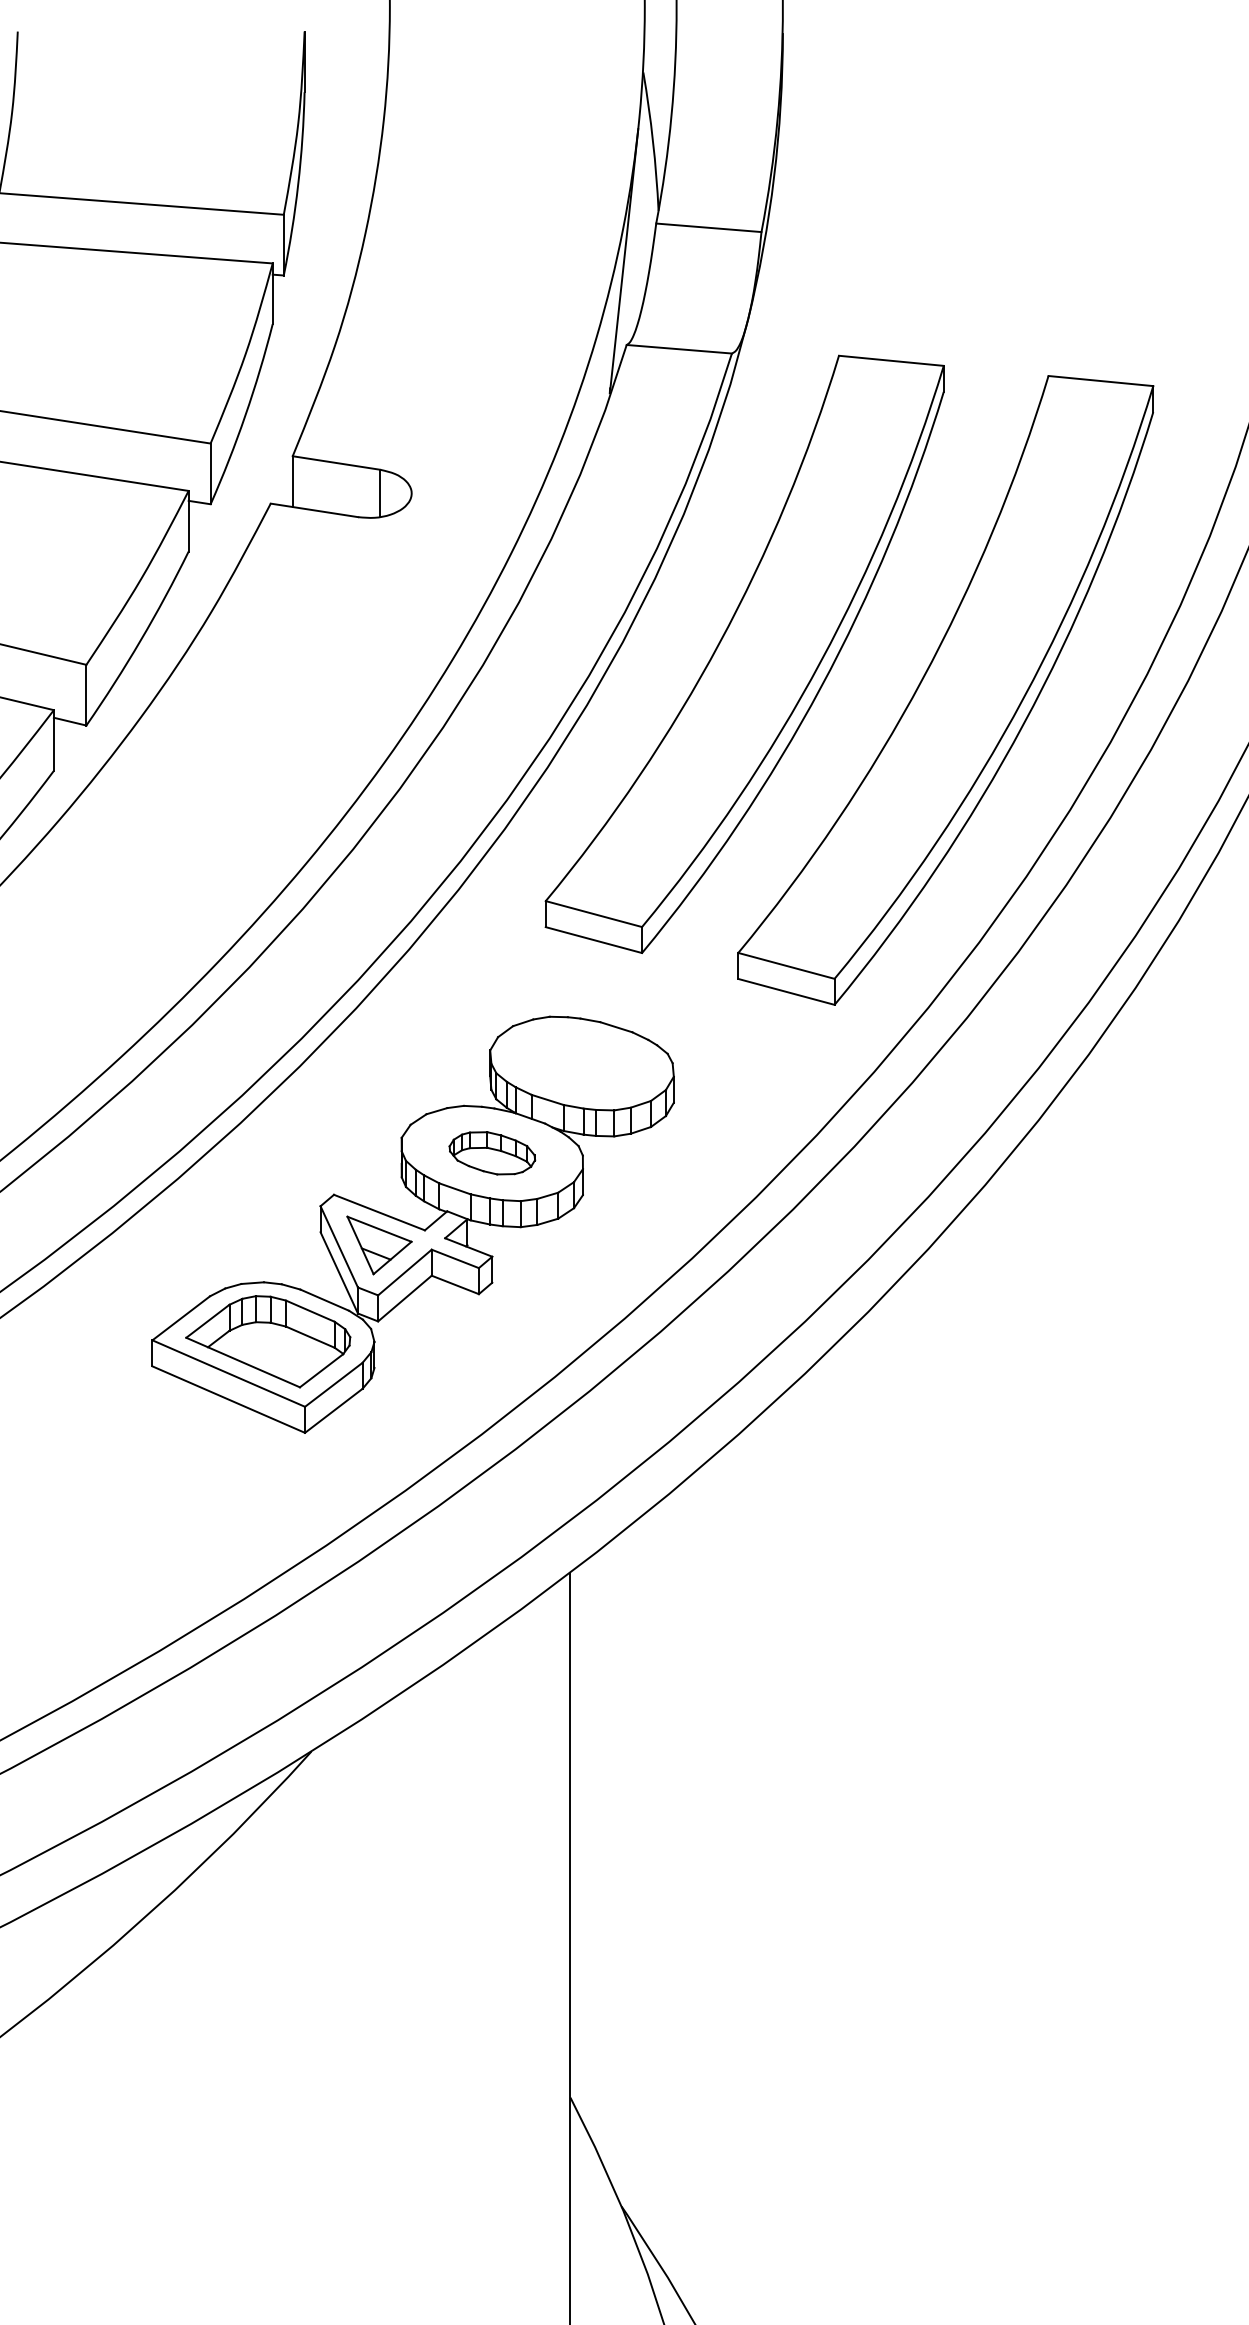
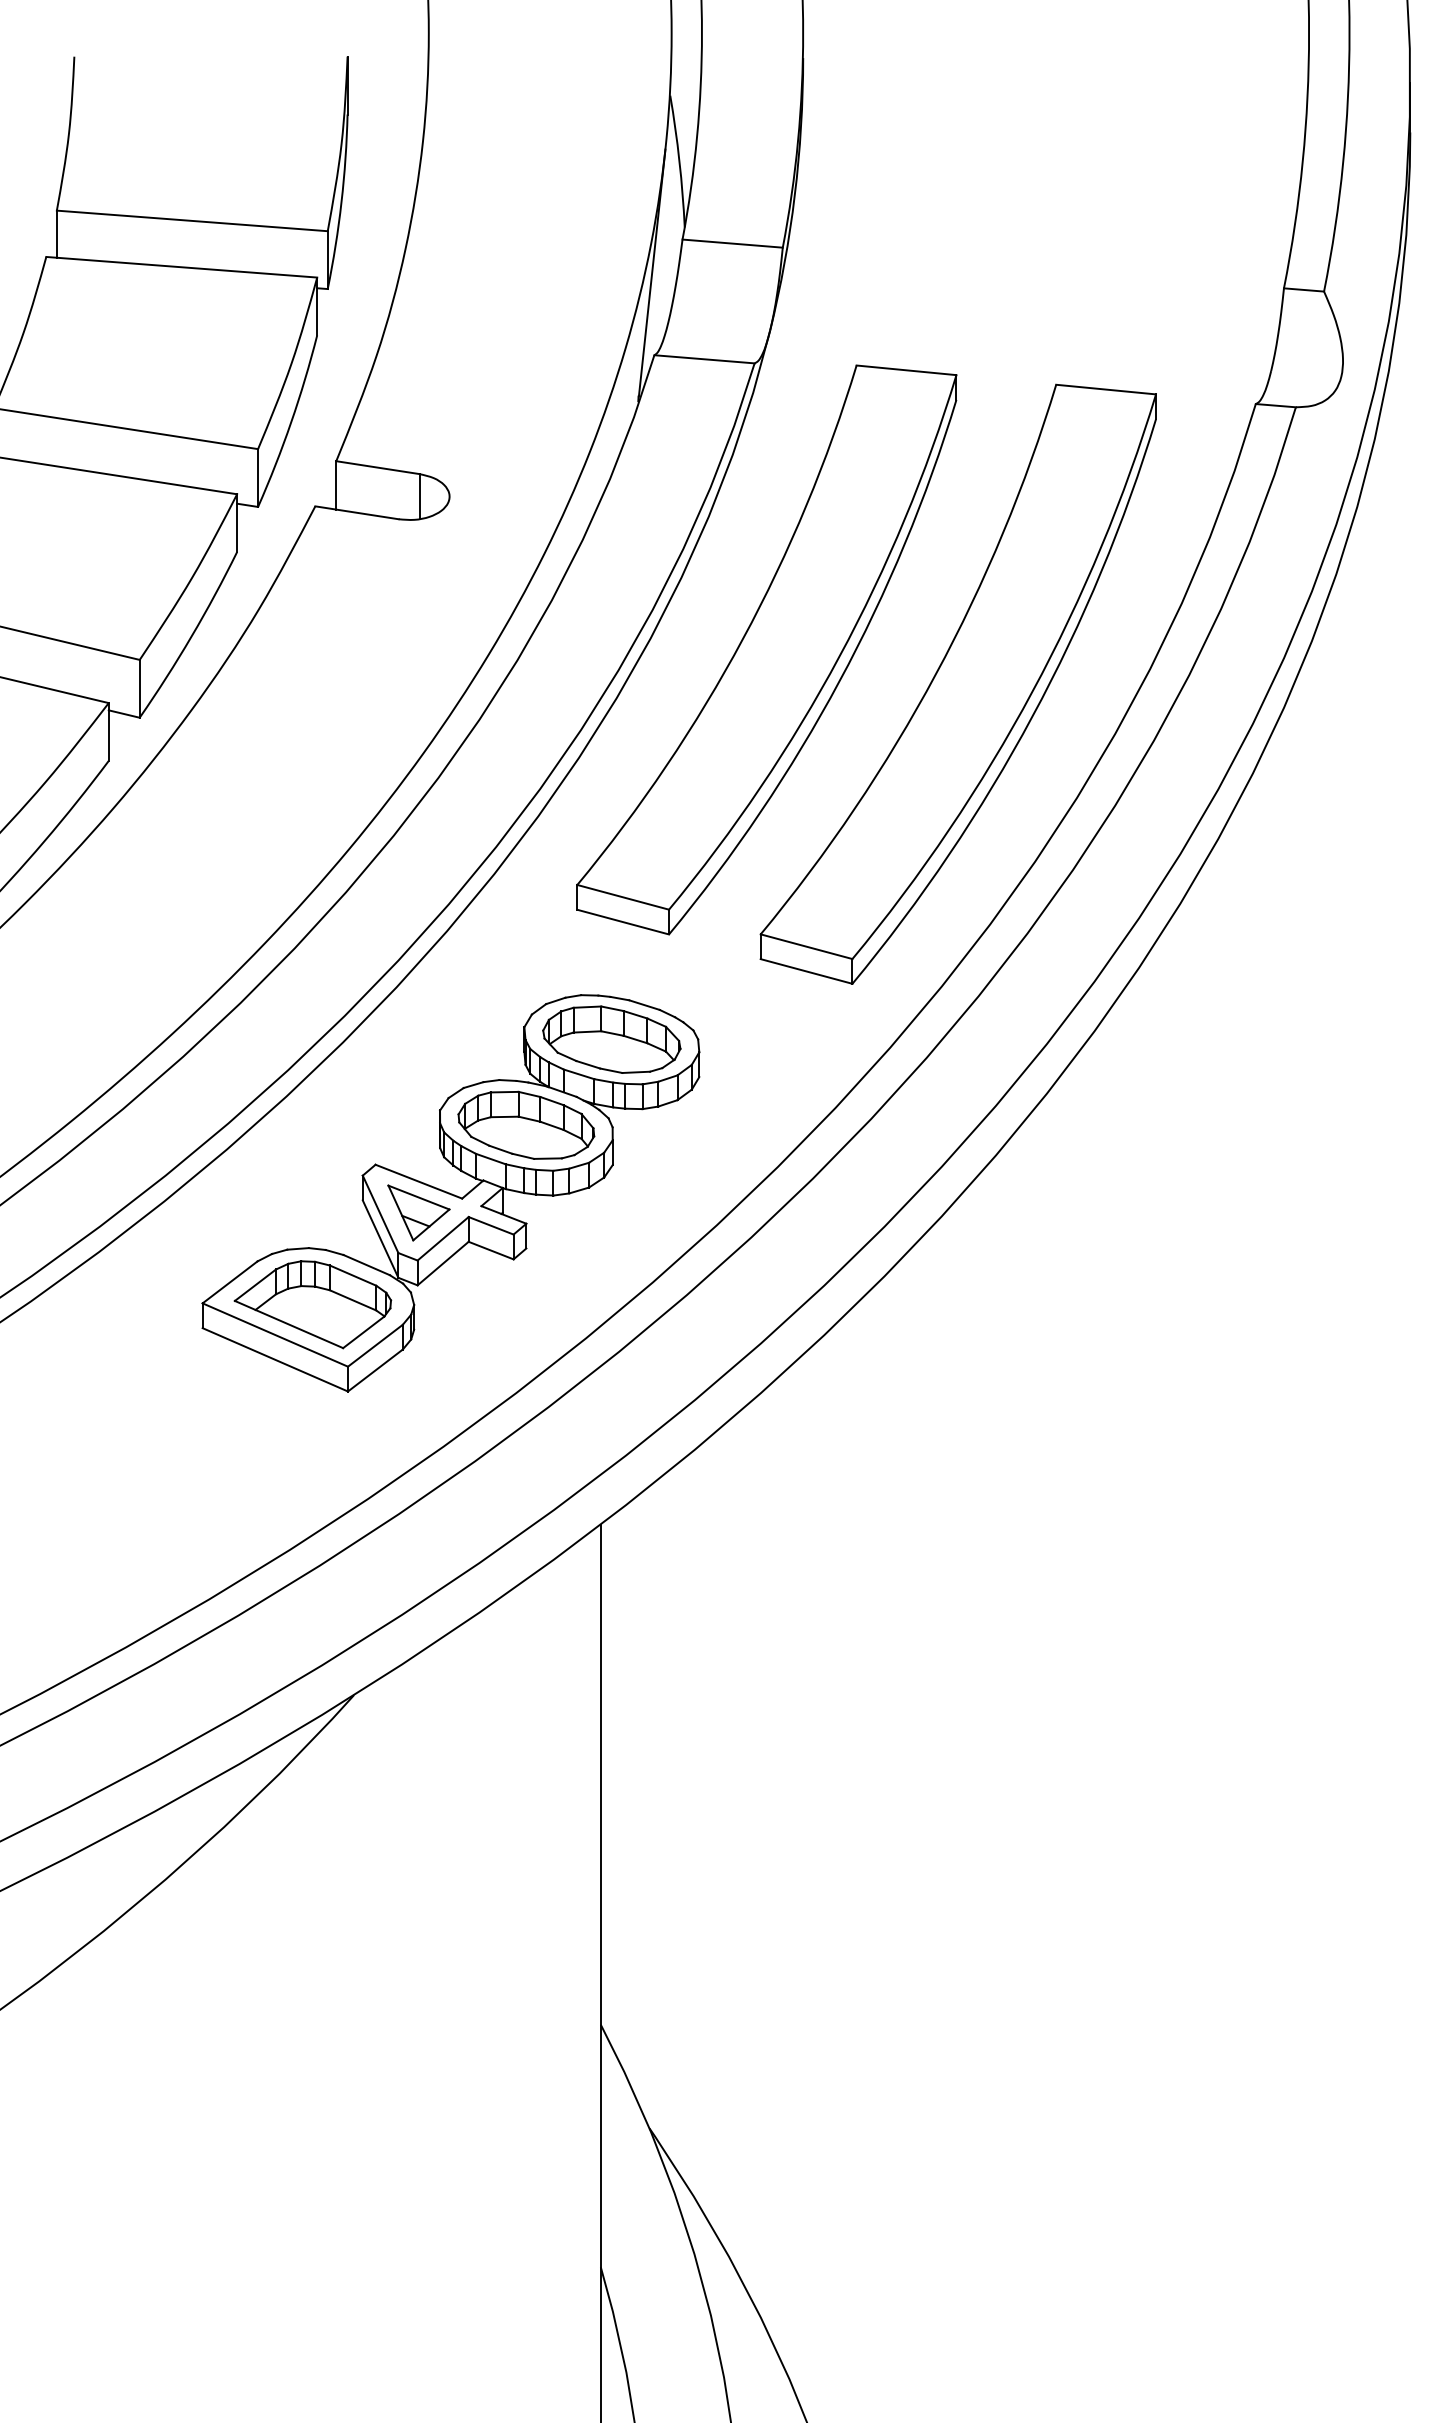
part: (581, 1063) -> (611, 1039), added
part: (492, 1152) -> (526, 1124), size x1.67

